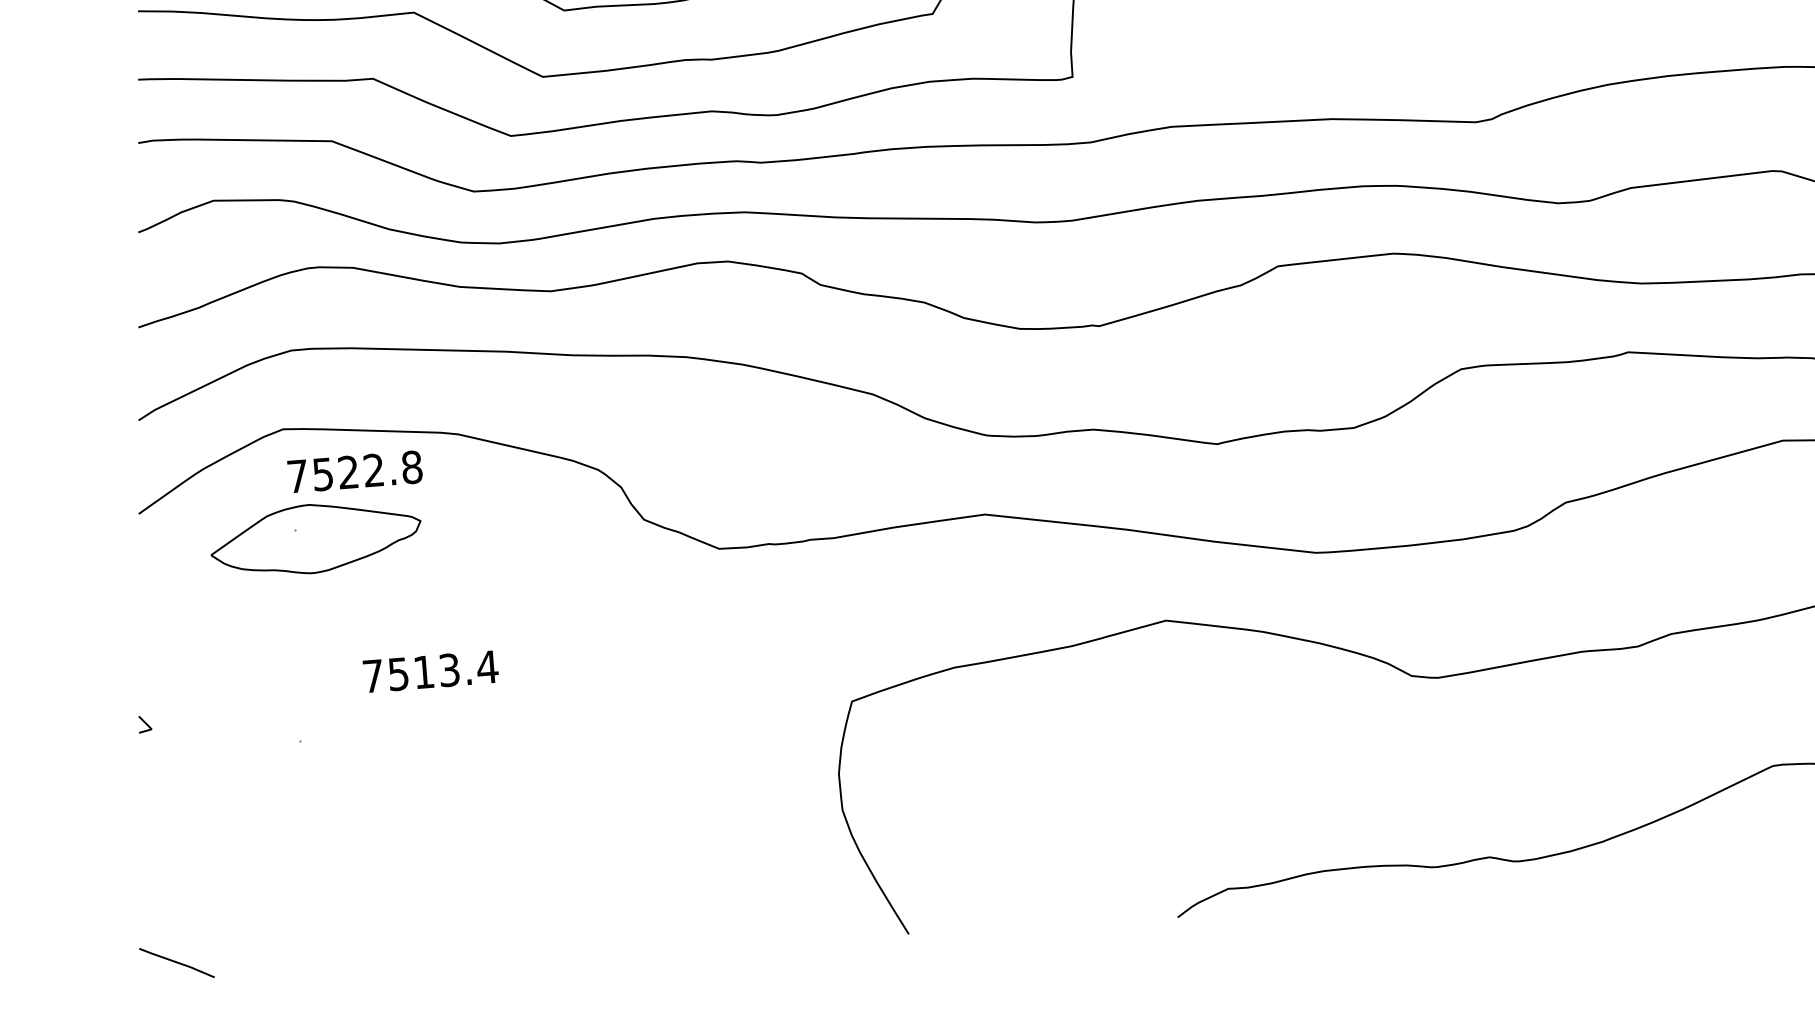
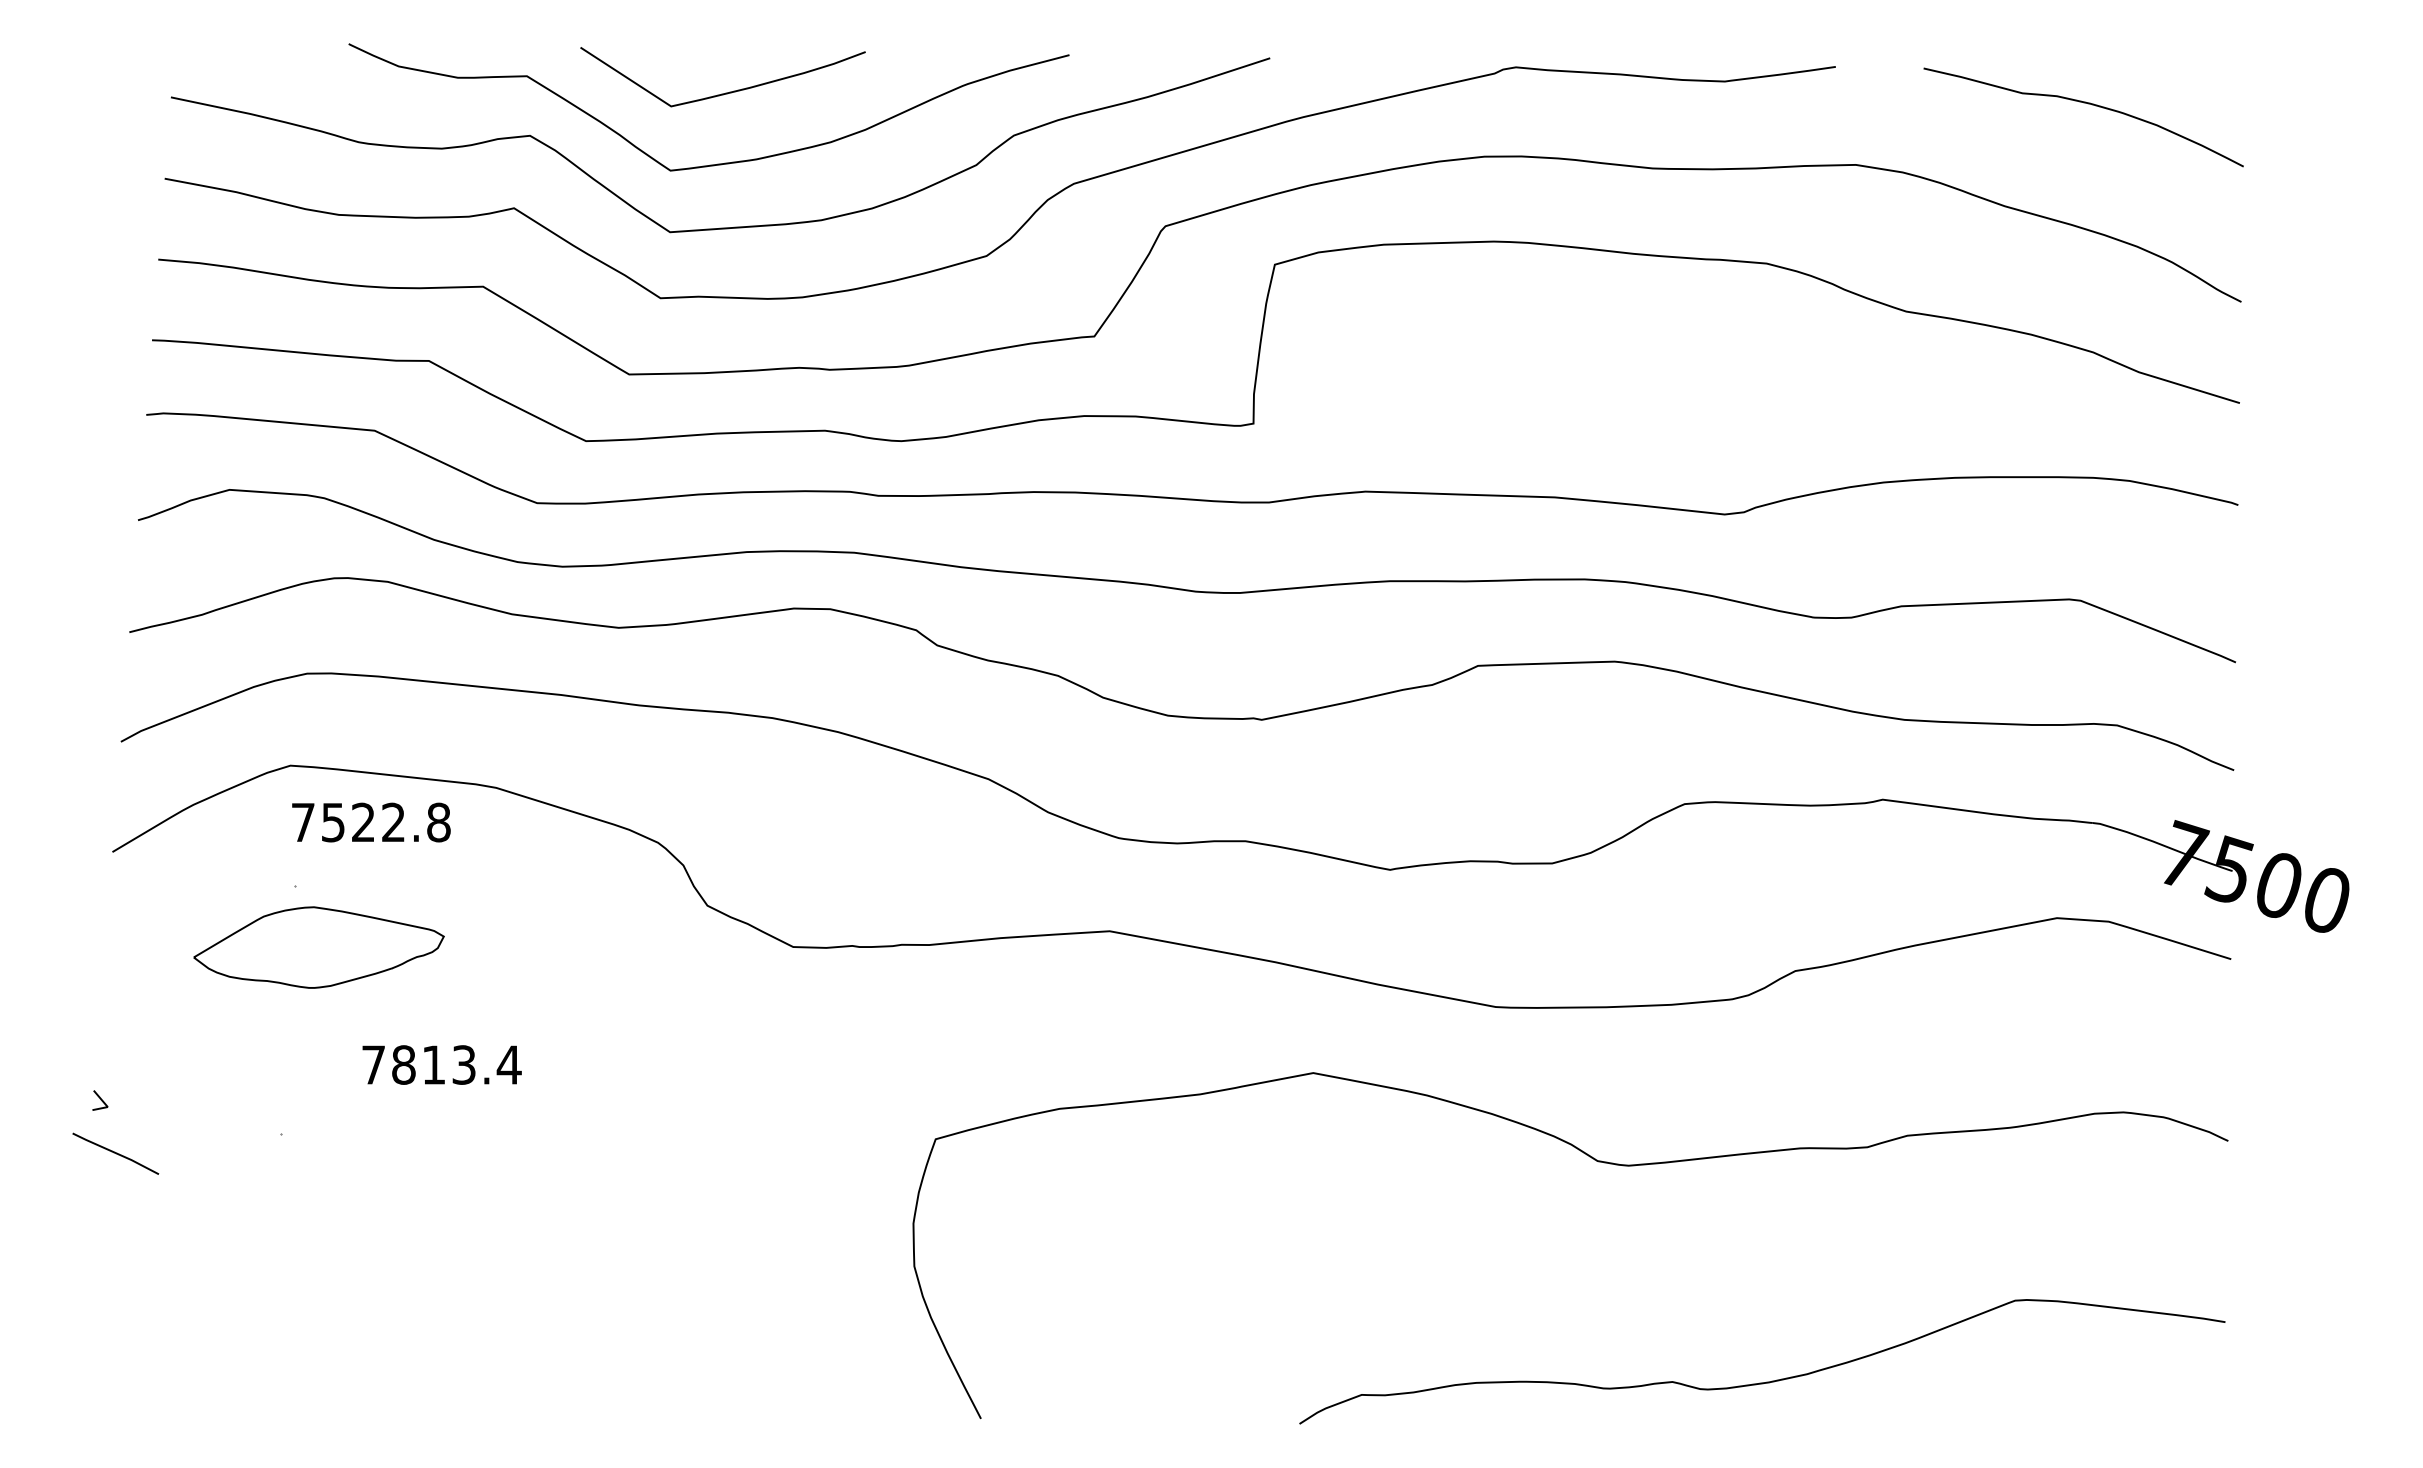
part: (315, 538) -> (318, 947), moved
text: (398, 673) -> (403, 1064), 7513.4 -> 7813.4
curve: (176, 962) -> (115, 1153), moved

